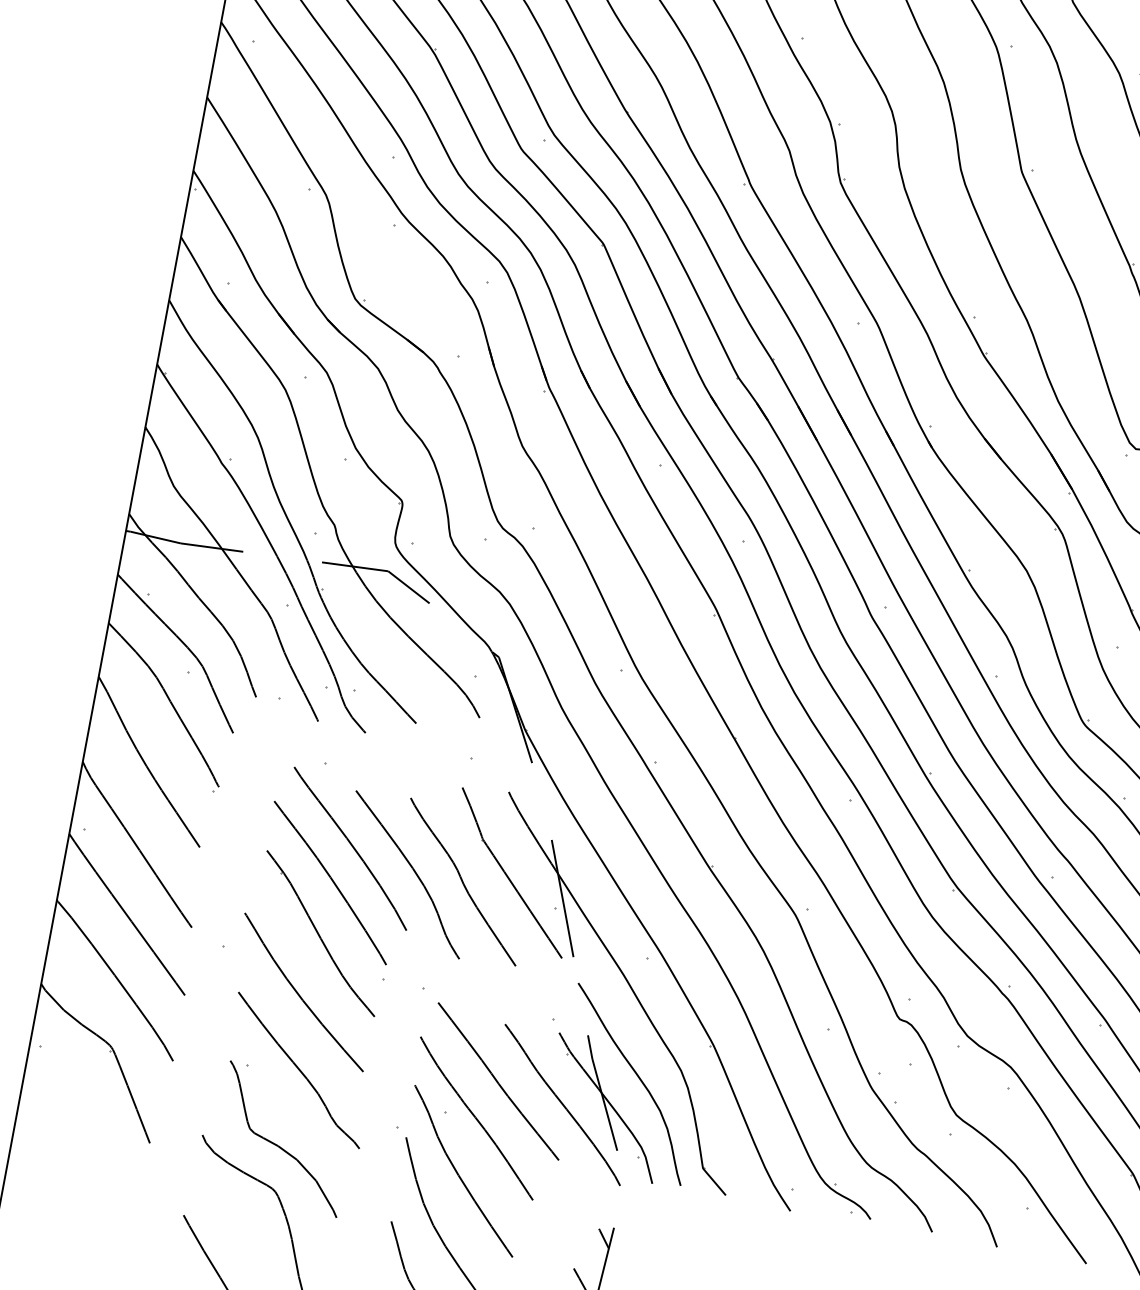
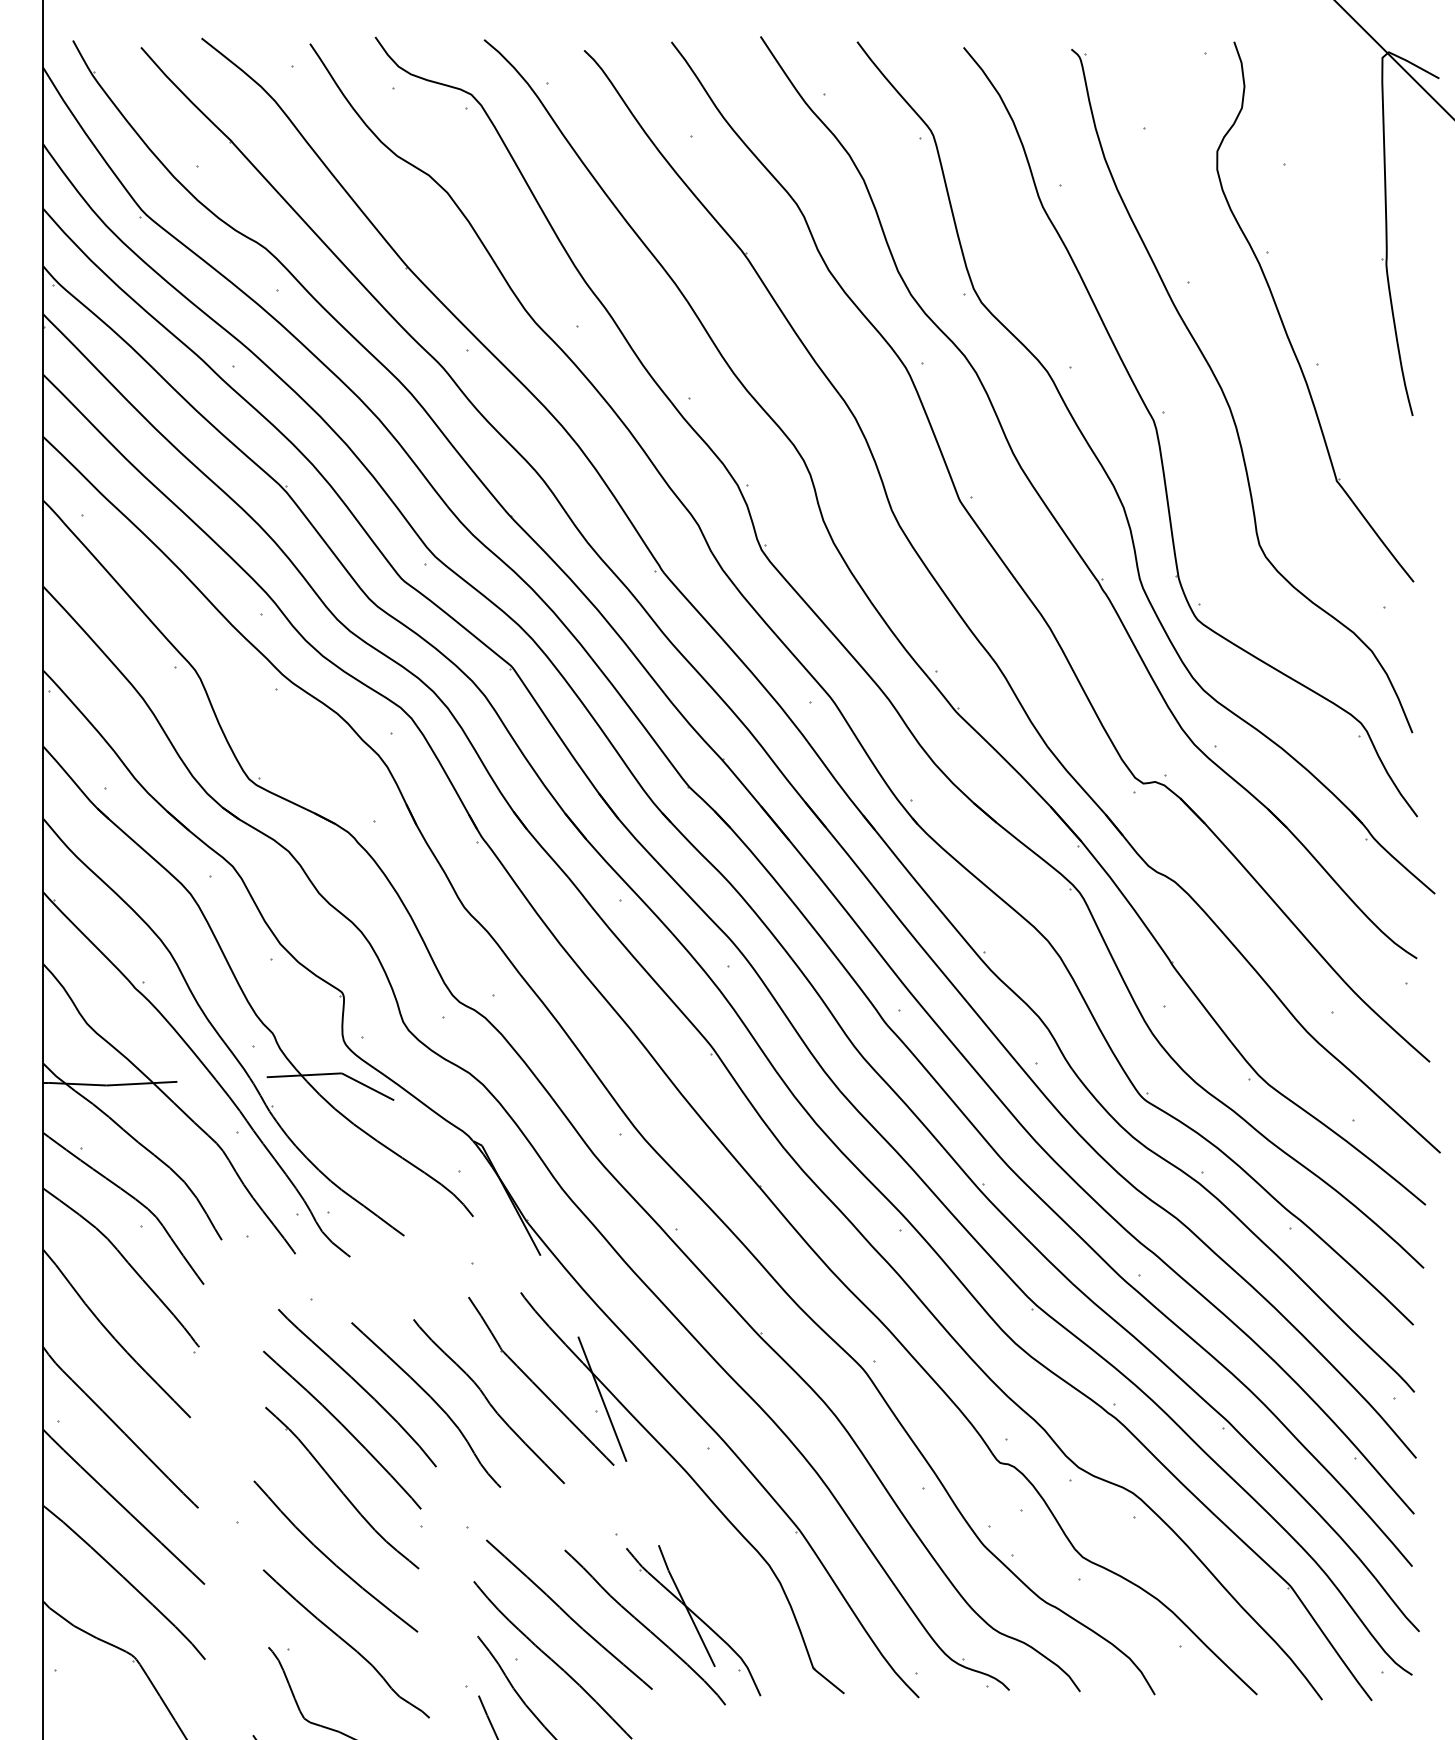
curve: (637, 1077) -> (722, 1581), removed

